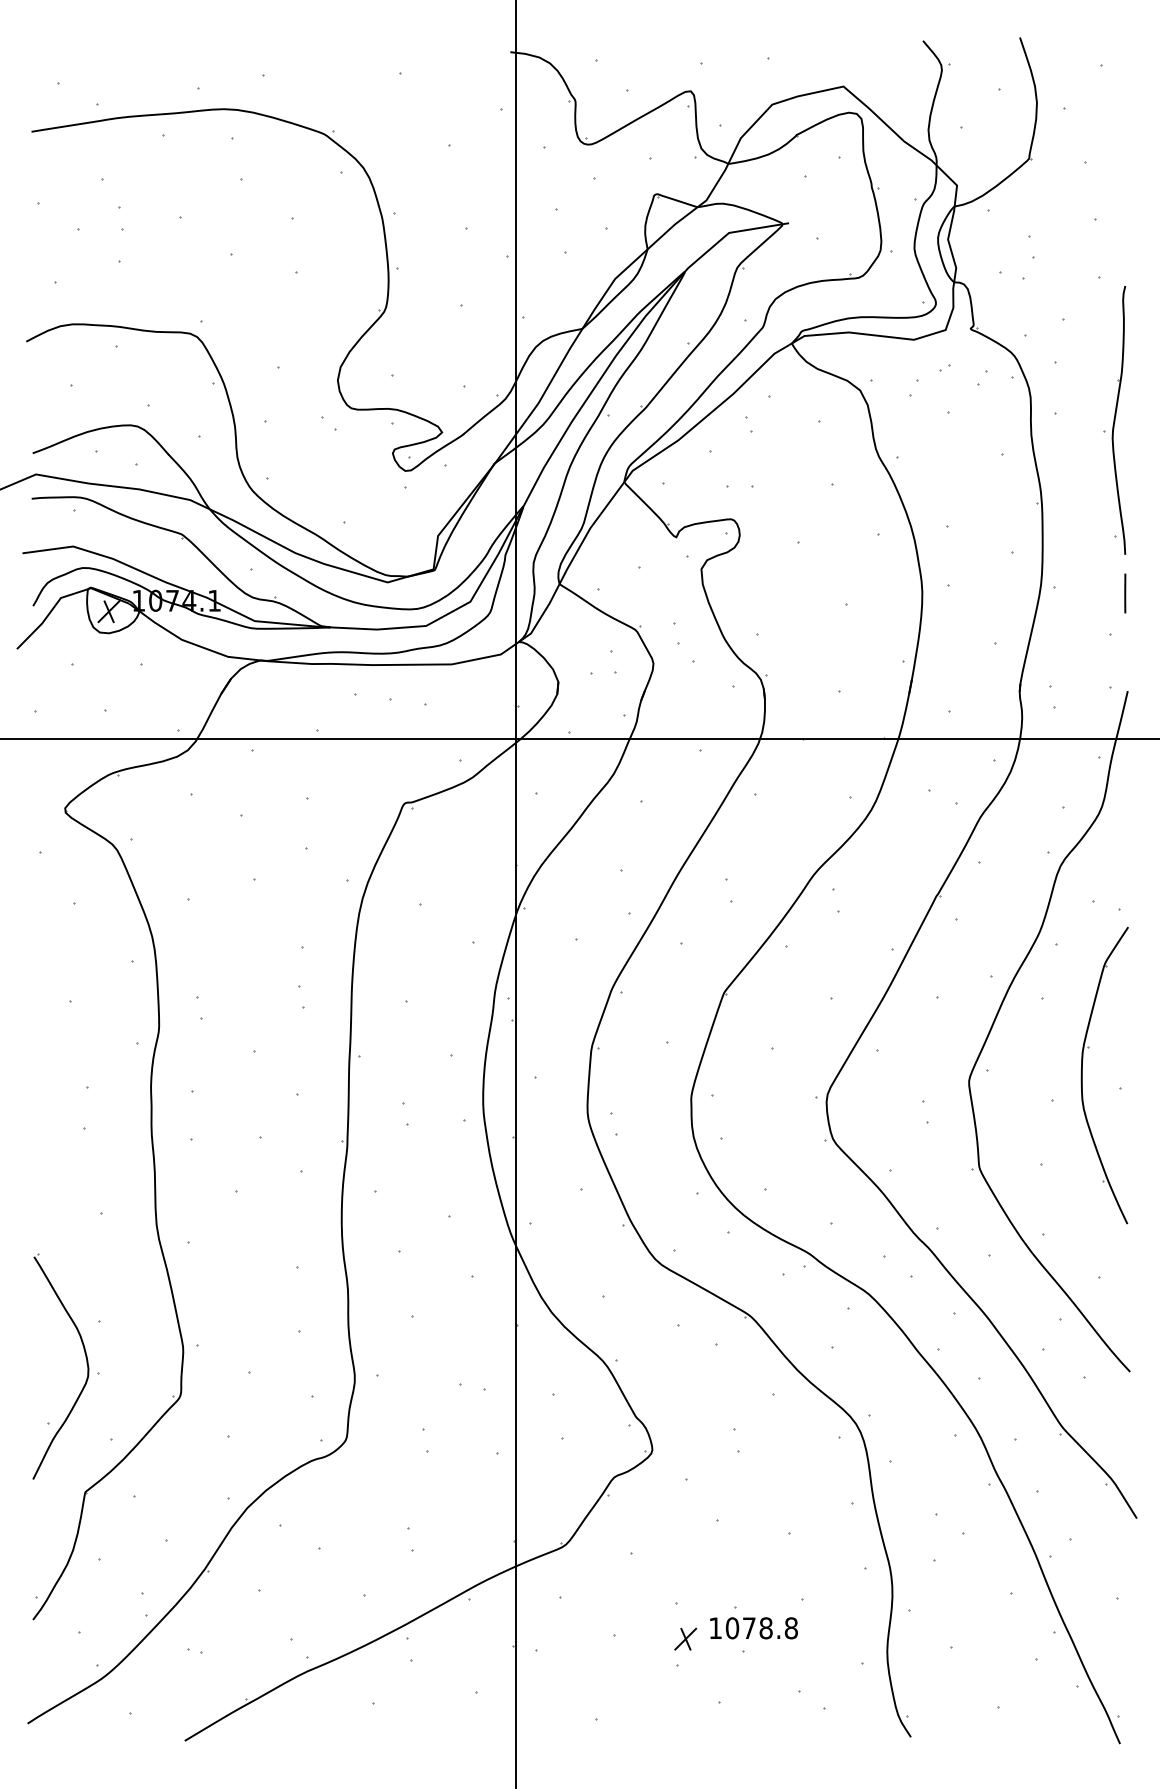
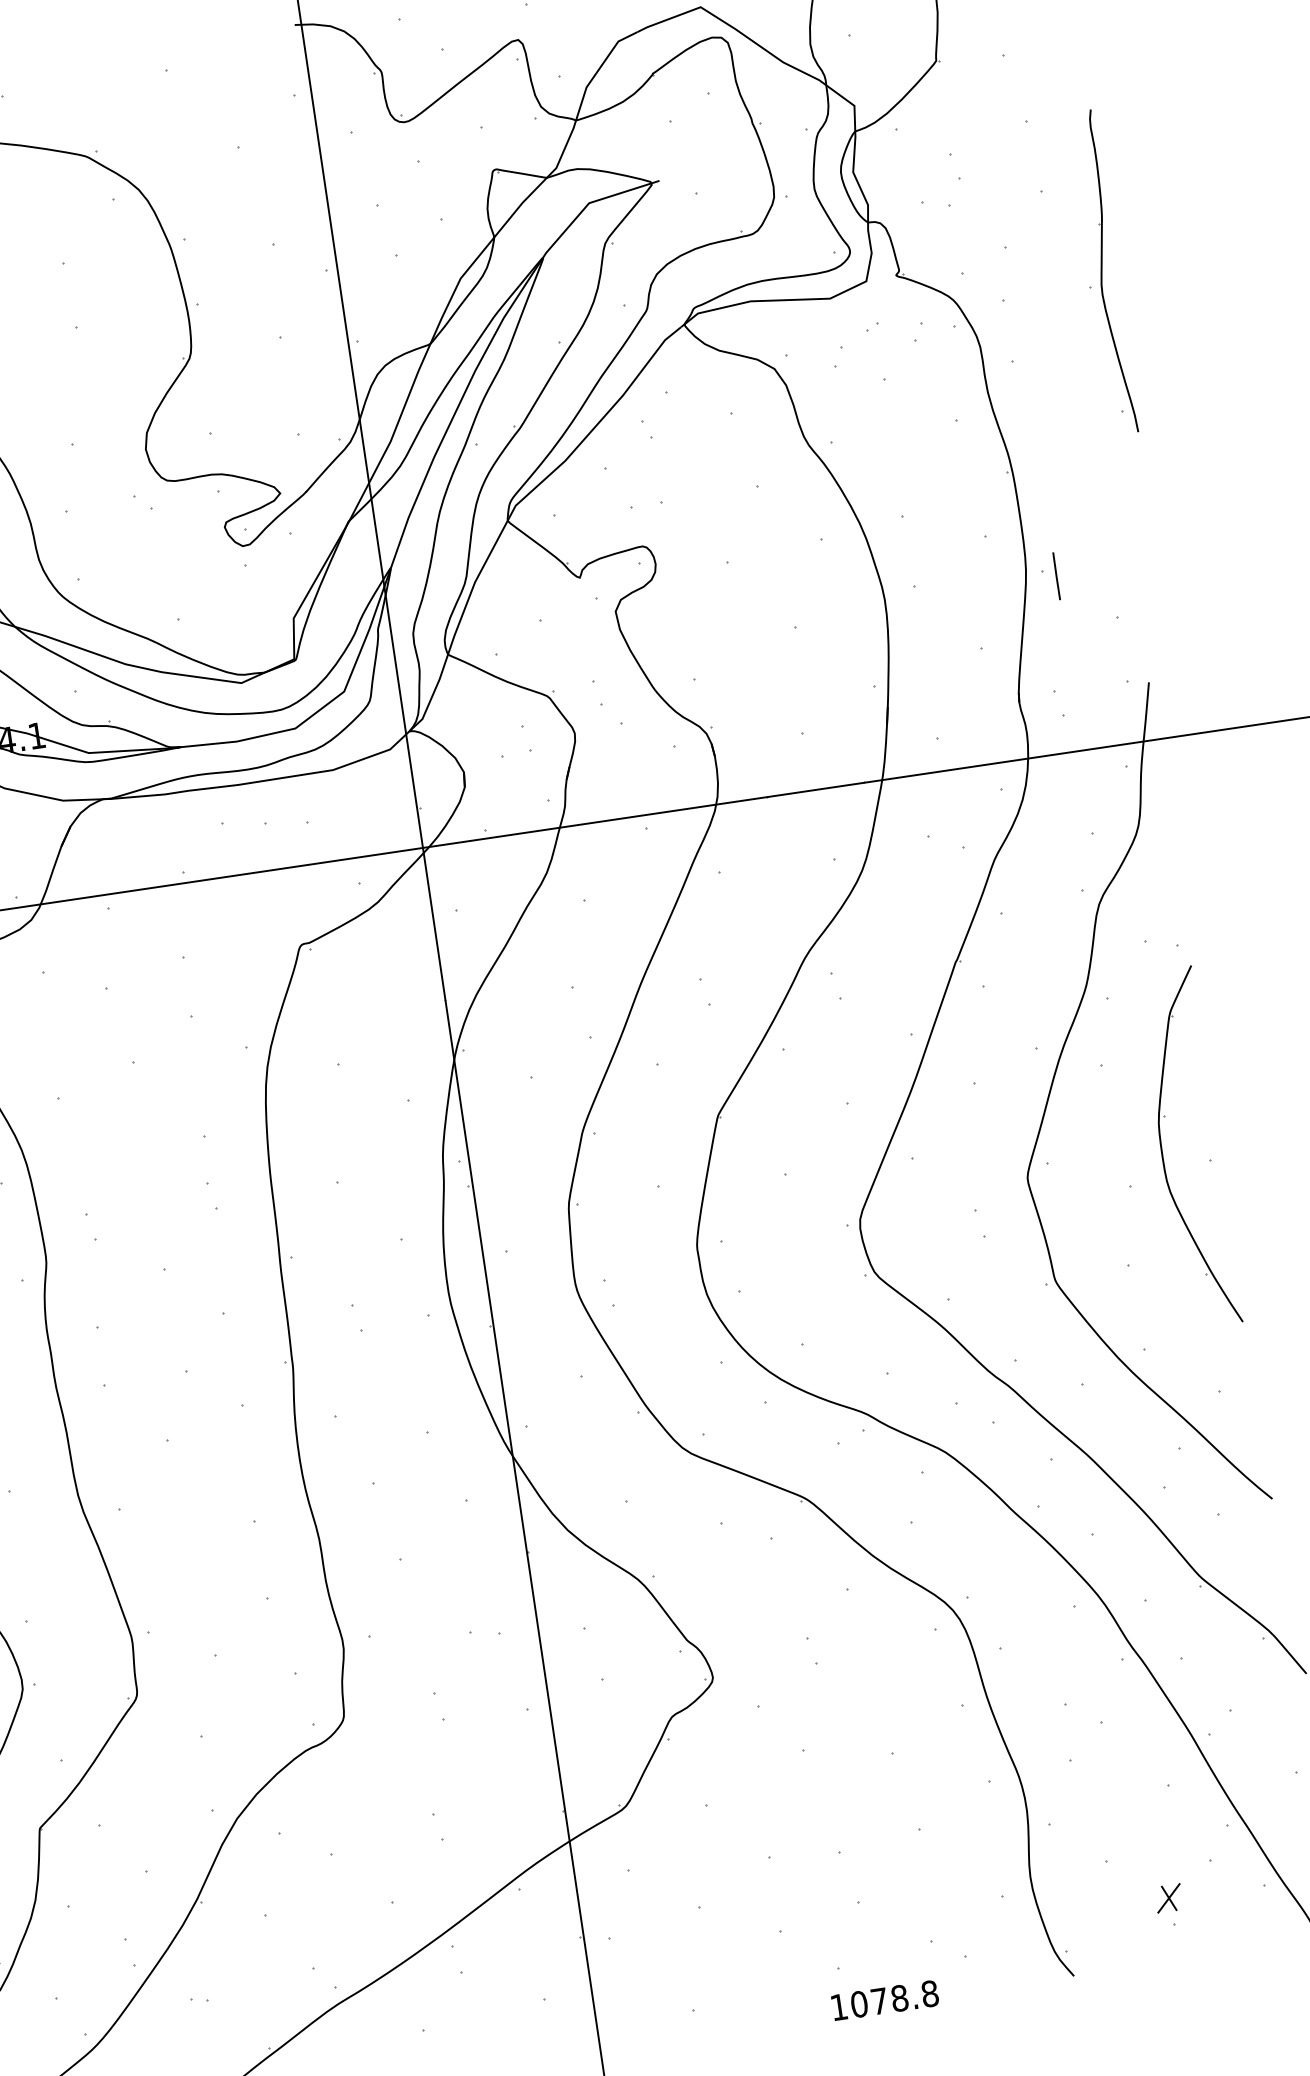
part: (1114, 420) -> (1101, 272), moved
line: (1125, 593) -> (1056, 576), moved
text: (753, 1628) -> (884, 2000), moved
part: (685, 1638) -> (1168, 1897), moved

